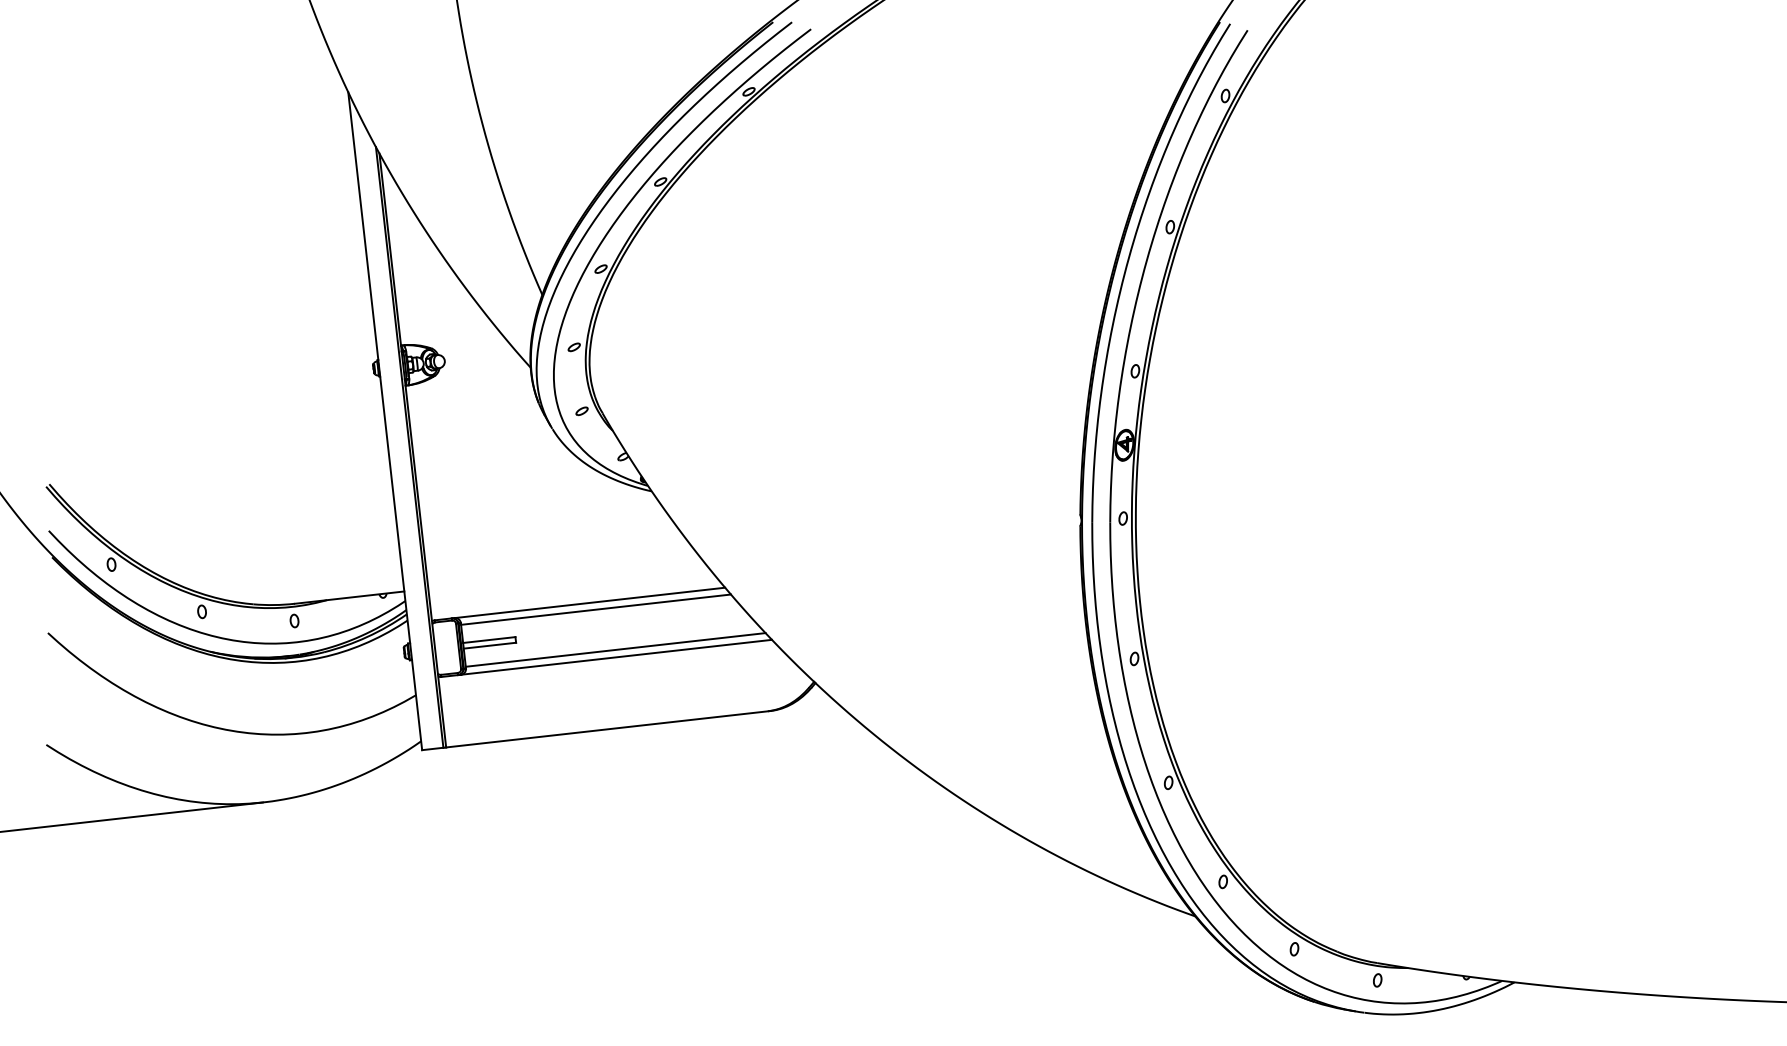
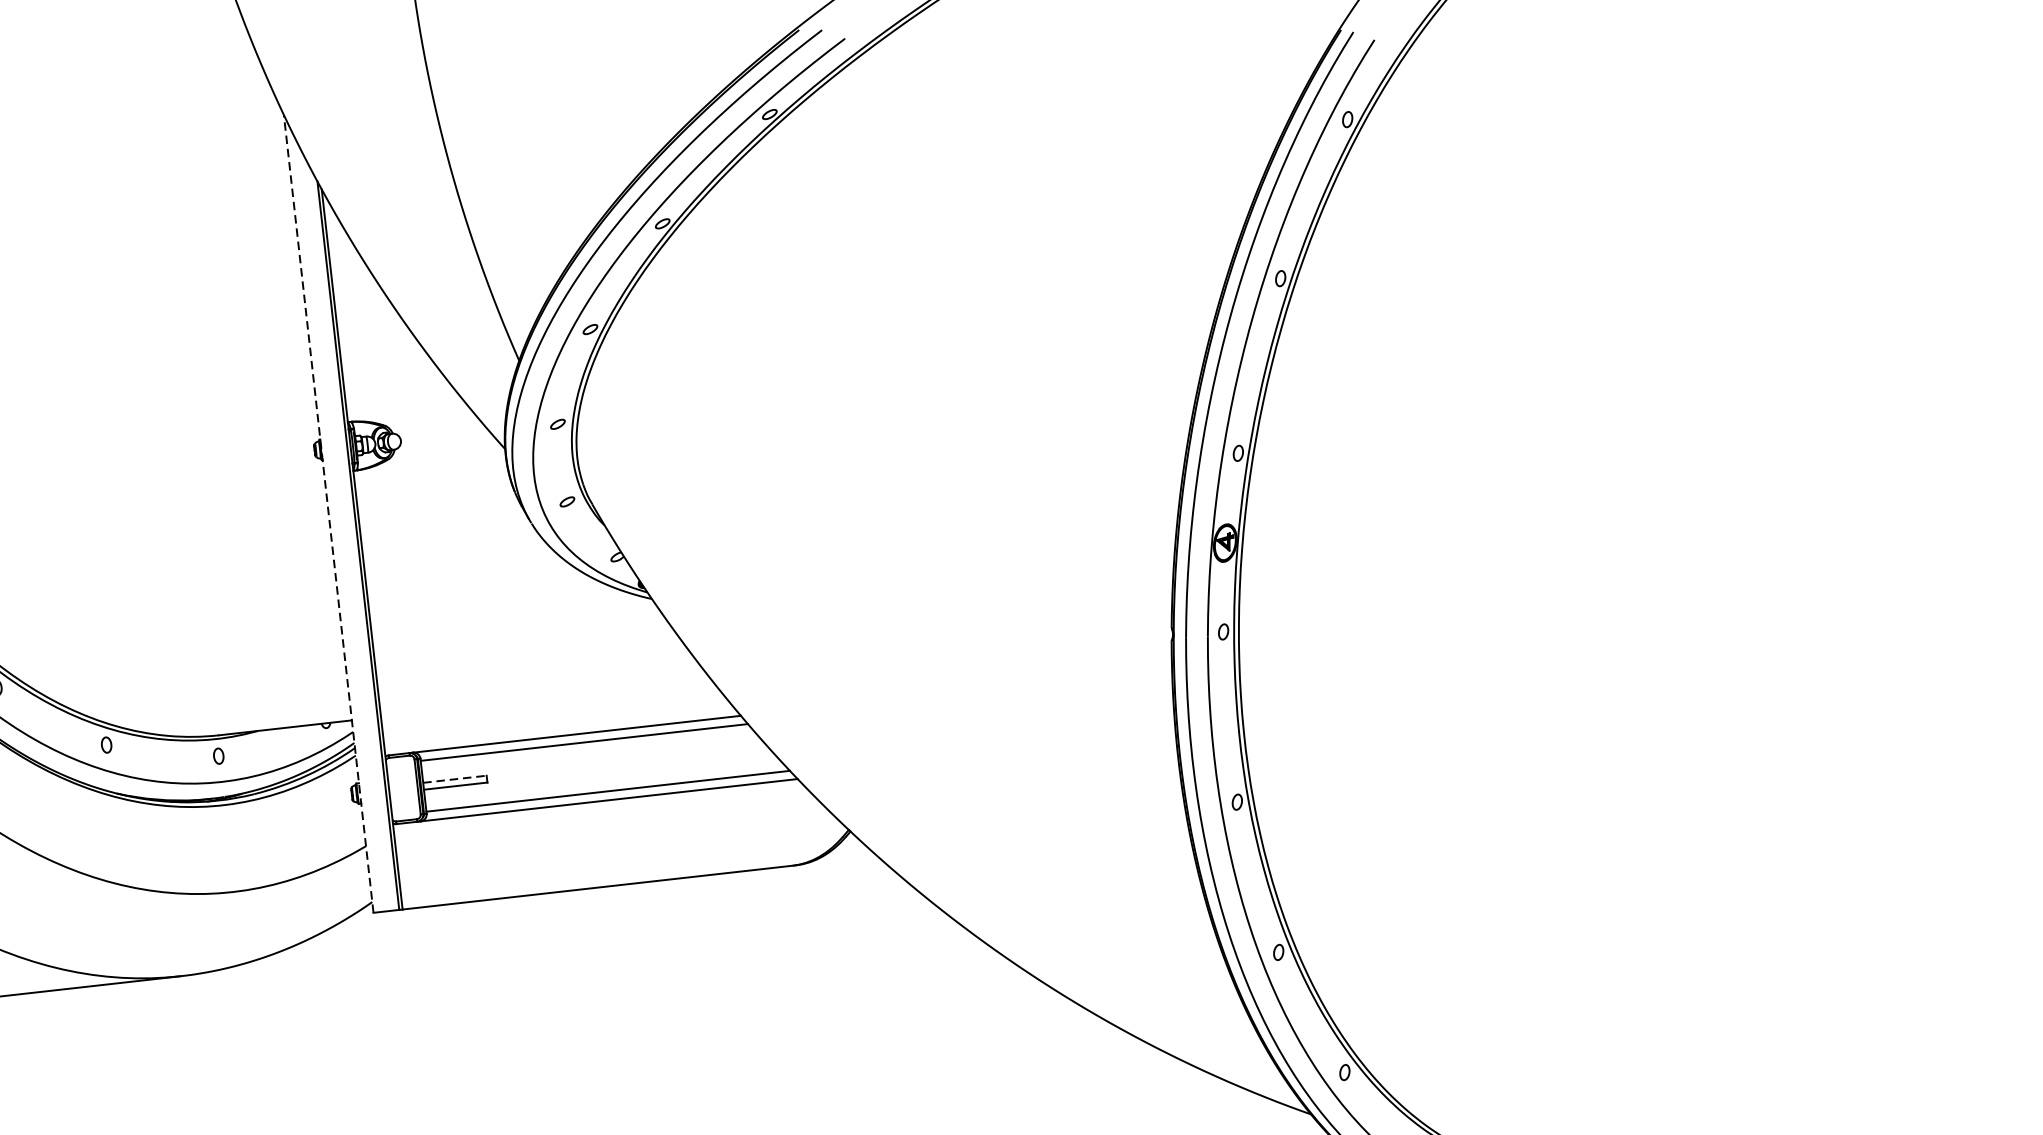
line: (385, 420) -> (329, 513), solid -> dashed
line: (489, 639) -> (455, 778), solid -> dashed

